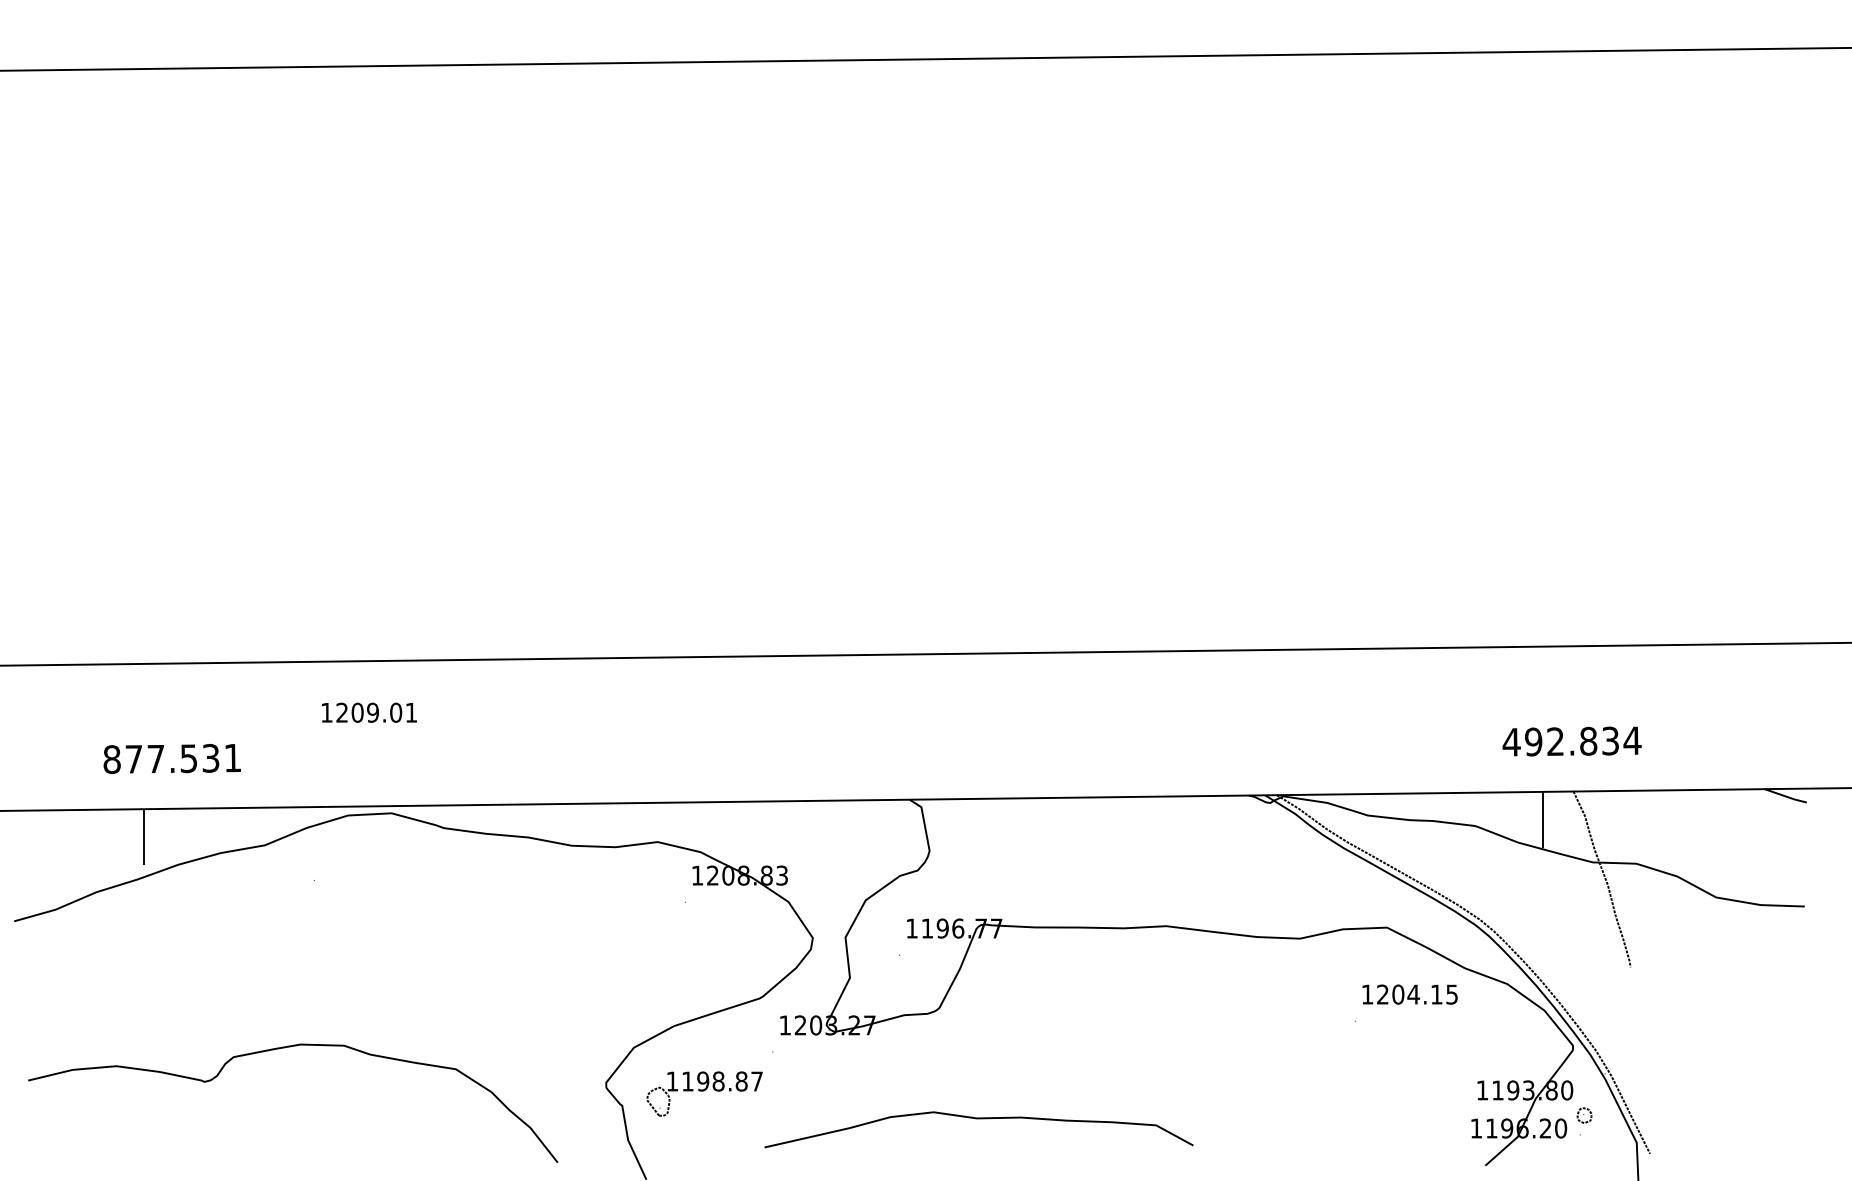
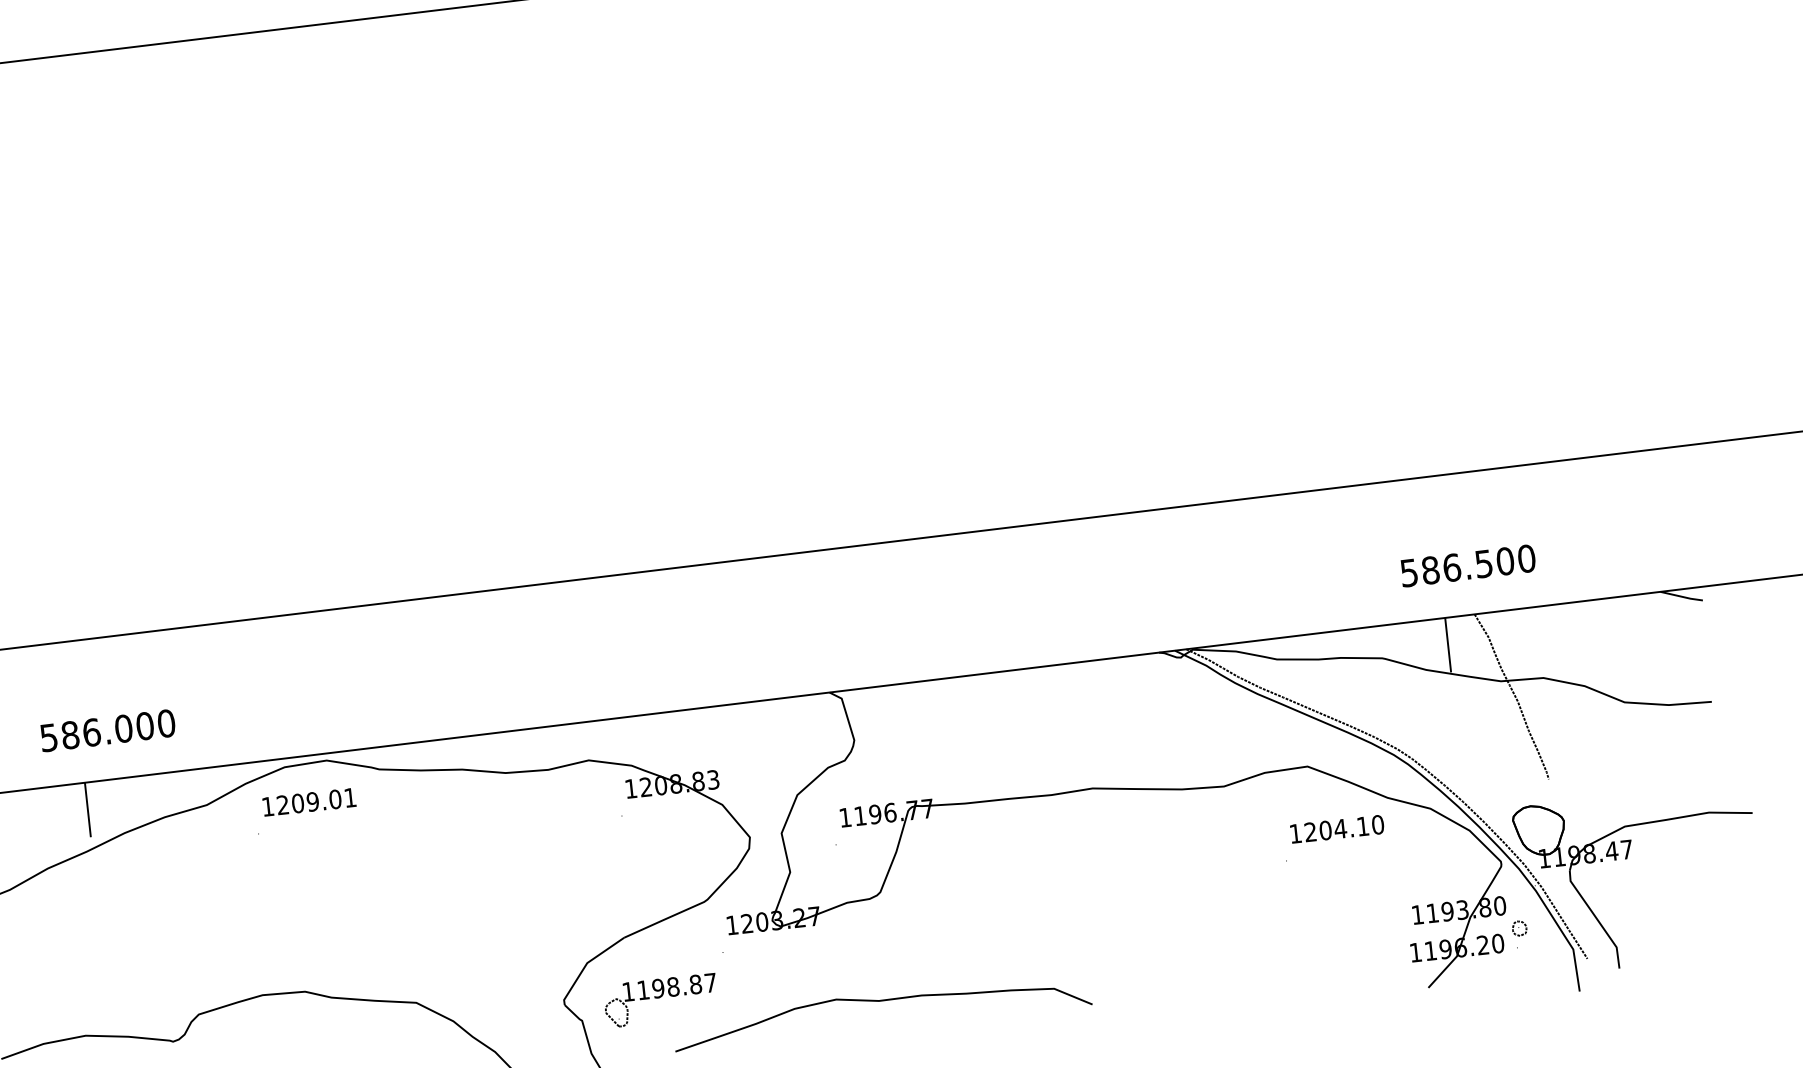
text: (369, 712) -> (309, 801), moved
text: (1571, 741) -> (1467, 565), 492.834 -> 586.500
text: (172, 758) -> (107, 730), 877.531 -> 586.000
text: (1452, 994) -> (1378, 824), 1204.15 -> 1204.10
part: (1701, 1056) -> (1627, 858), added
curve: (978, 1119) -> (880, 1001), moved

